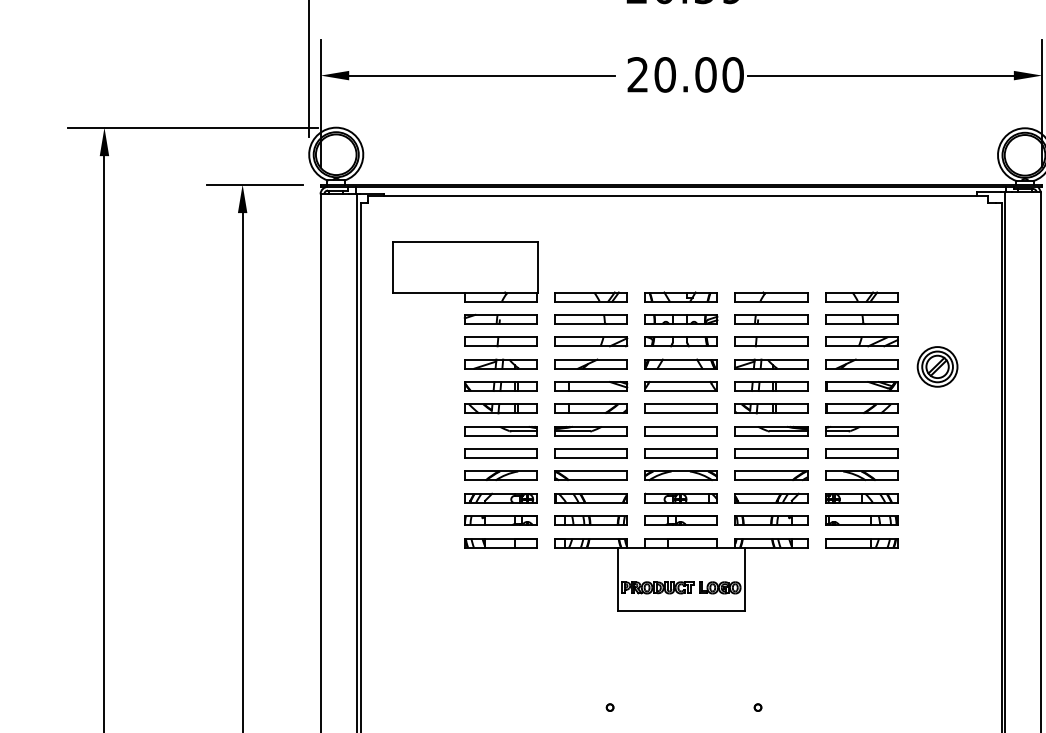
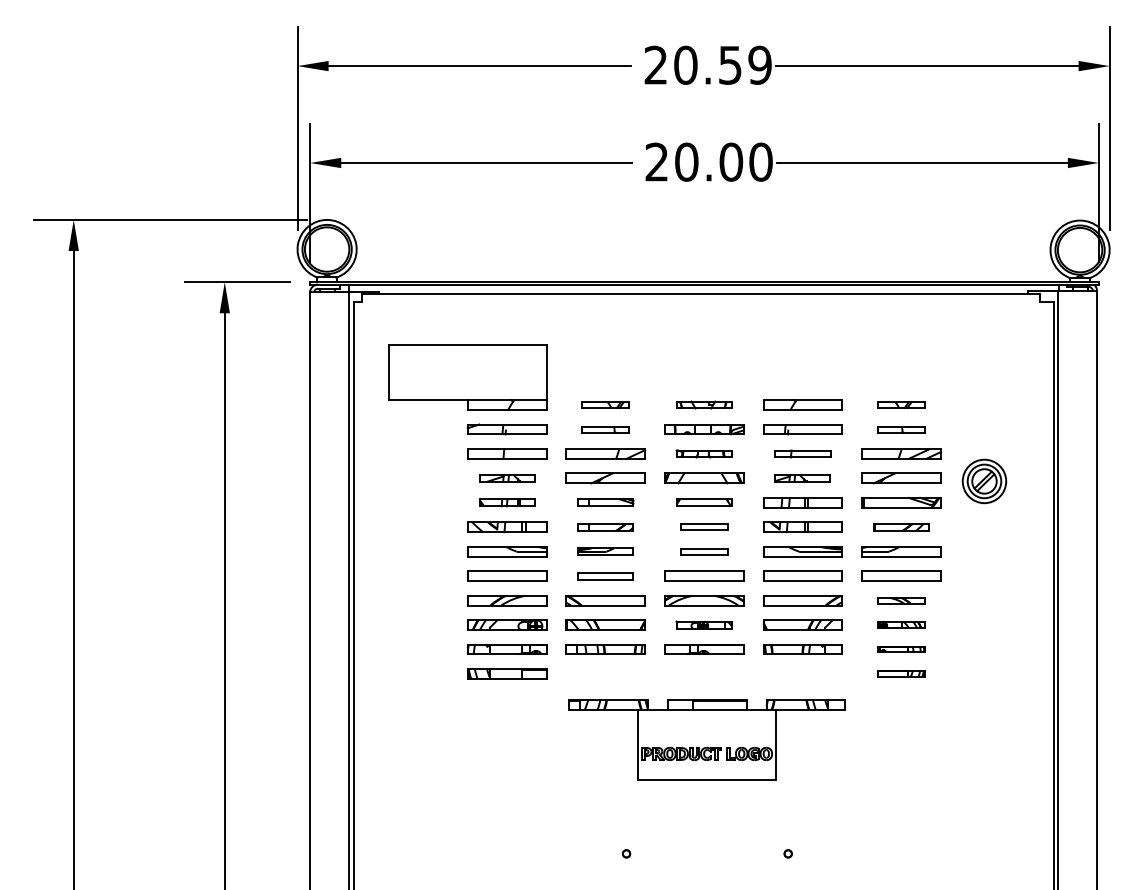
part: (590, 296) -> (605, 404), size x0.6
part: (681, 296) -> (704, 404), size x0.7
part: (861, 296) -> (901, 404), size x0.6
part: (590, 319) -> (605, 429), size x0.6
part: (861, 319) -> (901, 429), size x0.6
part: (680, 341) -> (703, 453), size x0.7
part: (771, 341) -> (802, 453), size x0.7
part: (501, 364) -> (507, 478), size x0.7
part: (771, 364) -> (802, 478), size x0.7
part: (501, 386) -> (507, 502), size x0.7
part: (590, 386) -> (605, 502), size x0.7
part: (681, 386) -> (704, 502), size x0.7
part: (590, 408) -> (605, 526), size x0.7
part: (681, 408) -> (704, 526), size x0.6
part: (861, 408) -> (901, 526), size x0.7
part: (590, 431) -> (605, 551), size x0.7
part: (681, 431) -> (704, 551), size x0.6
part: (590, 452) -> (605, 575), size x0.7
part: (861, 475) -> (901, 600), size x0.6
part: (680, 497) -> (703, 624), size x0.7
part: (861, 497) -> (901, 624), size x0.6
part: (861, 520) -> (901, 649), size x0.6
part: (861, 542) -> (901, 673), size x0.6
part: (680, 574) -> (706, 739), moved

